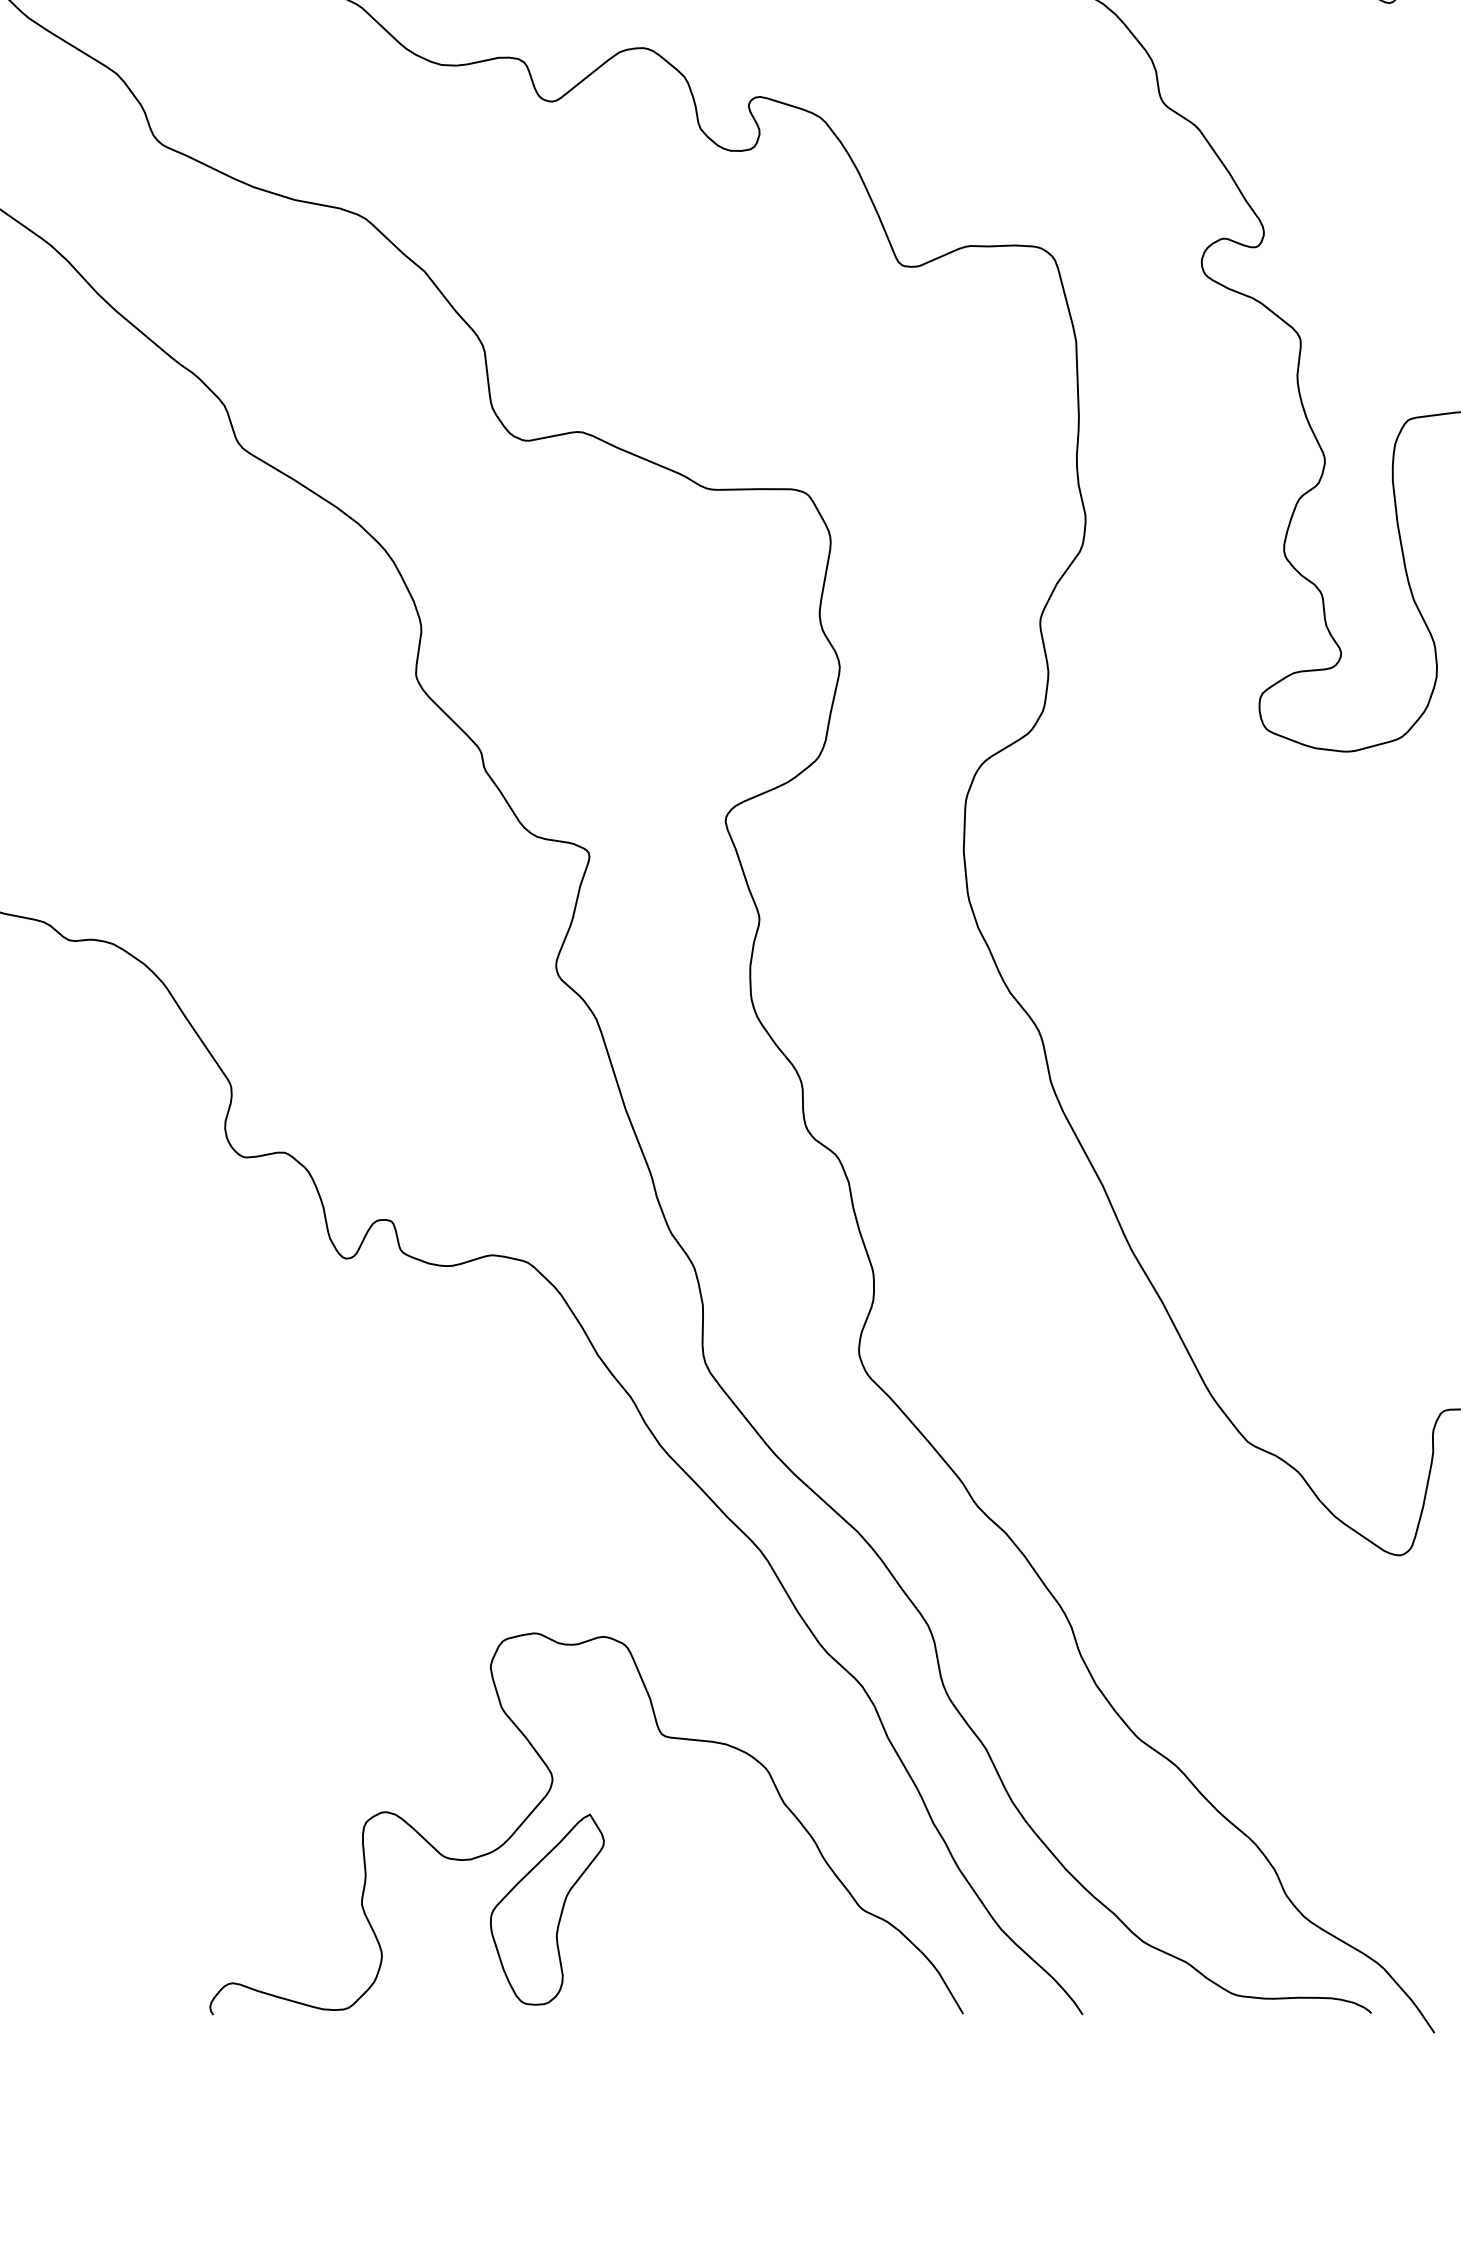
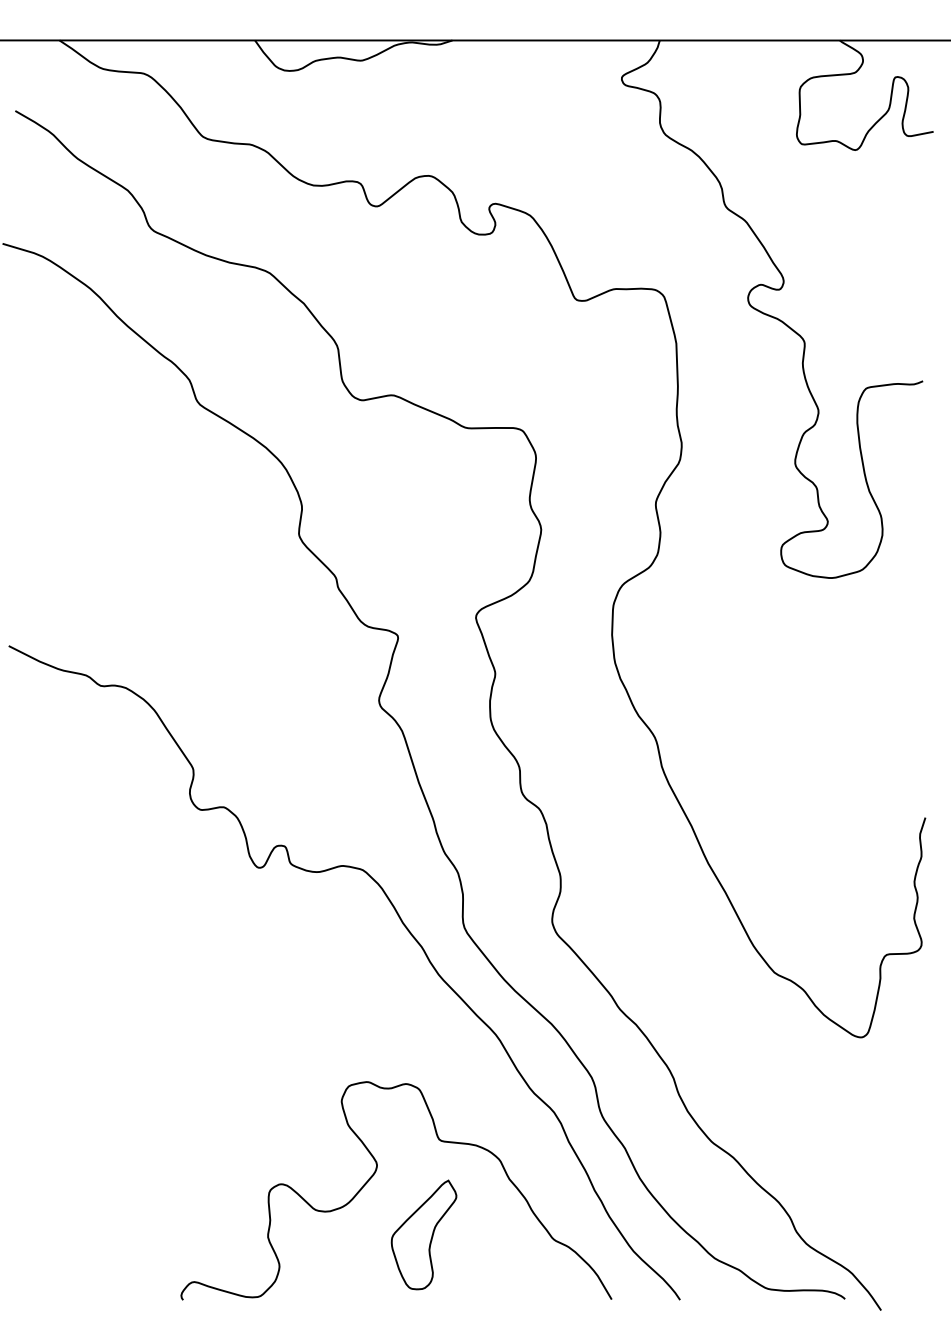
part: (546, 1908) -> (423, 1234), moved

